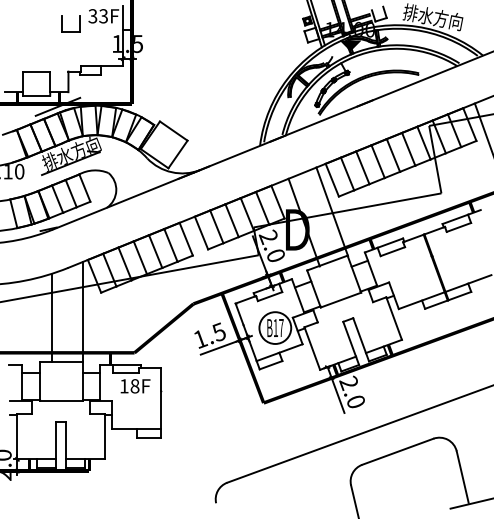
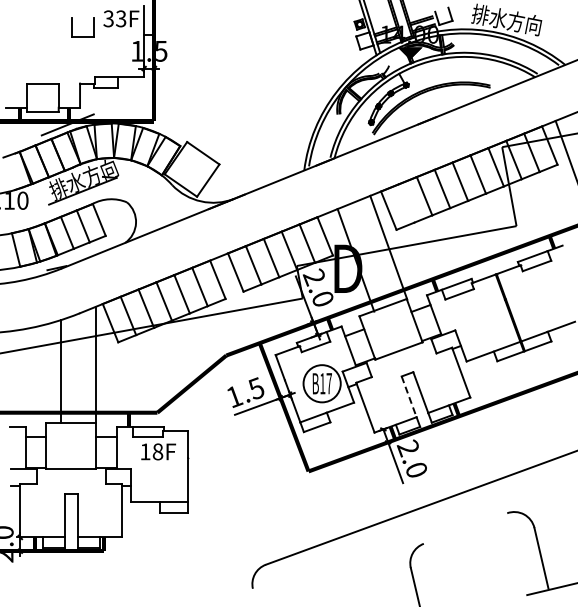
line: (347, 174) -> (406, 203), removed
line: (349, 338) -> (409, 396), solid -> dashed
line: (397, 451) -> (465, 528), removed

